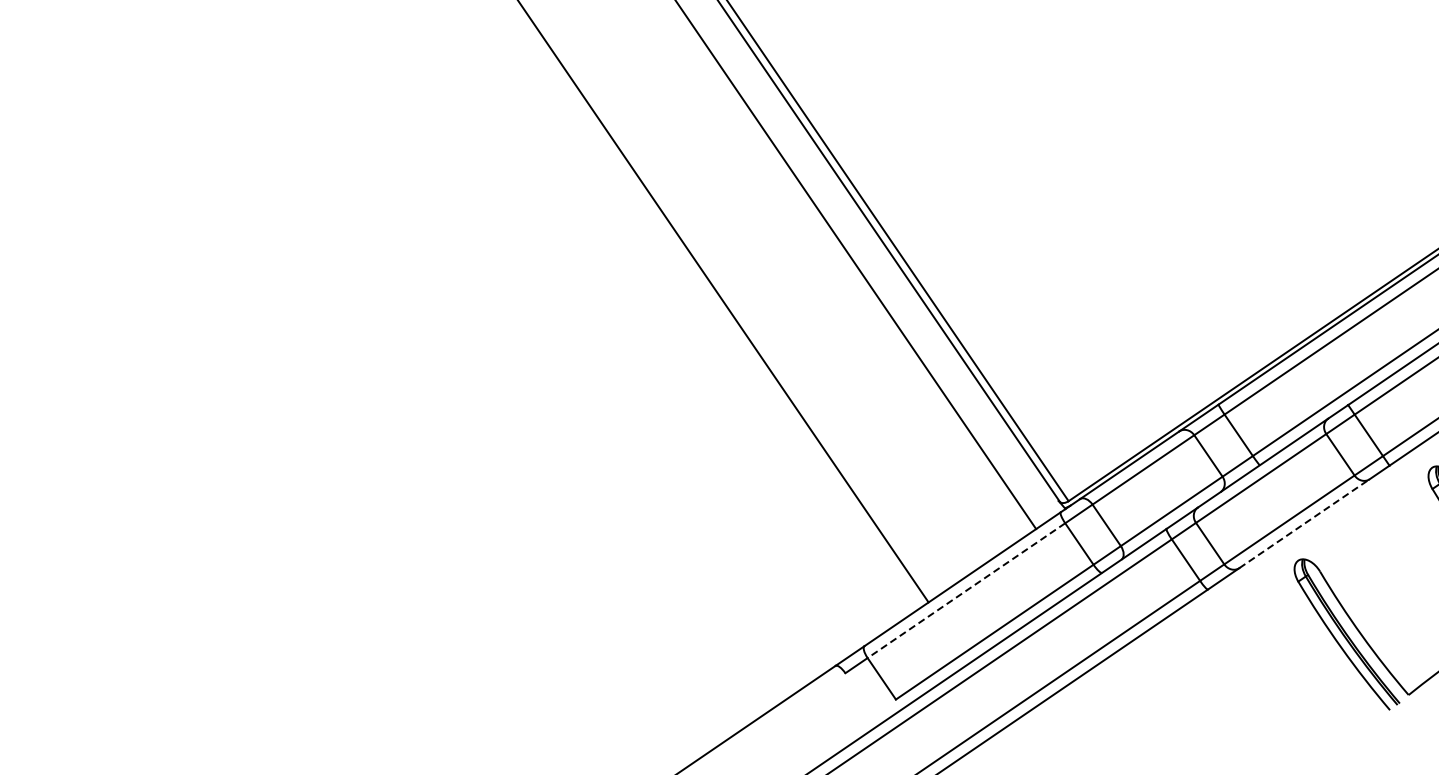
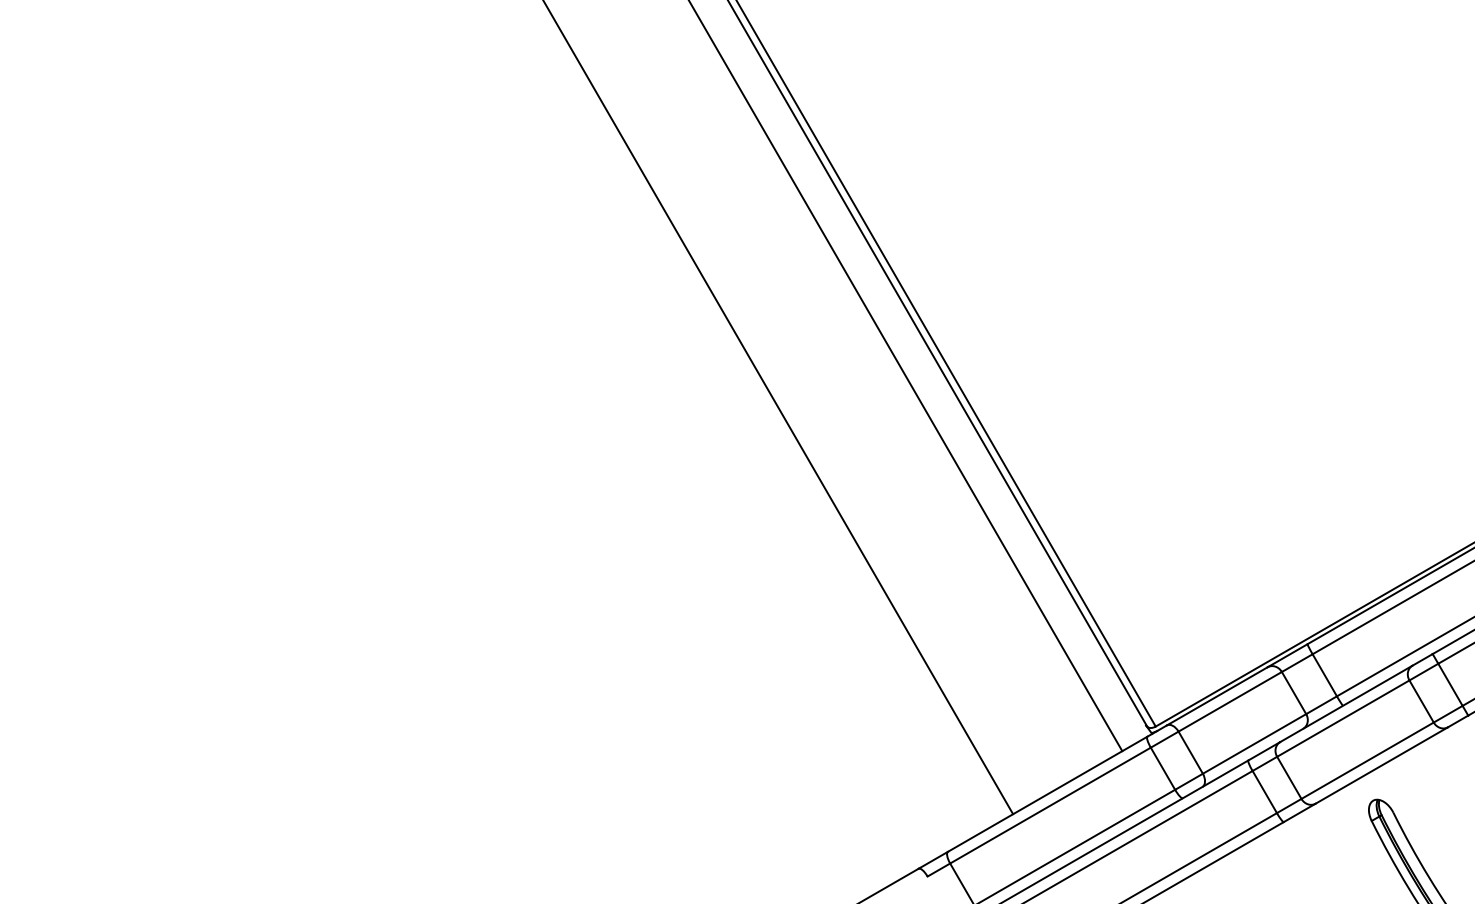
line: (1305, 523) -> (1382, 765), dashed -> solid
line: (966, 590) -> (1050, 805), dashed -> solid

